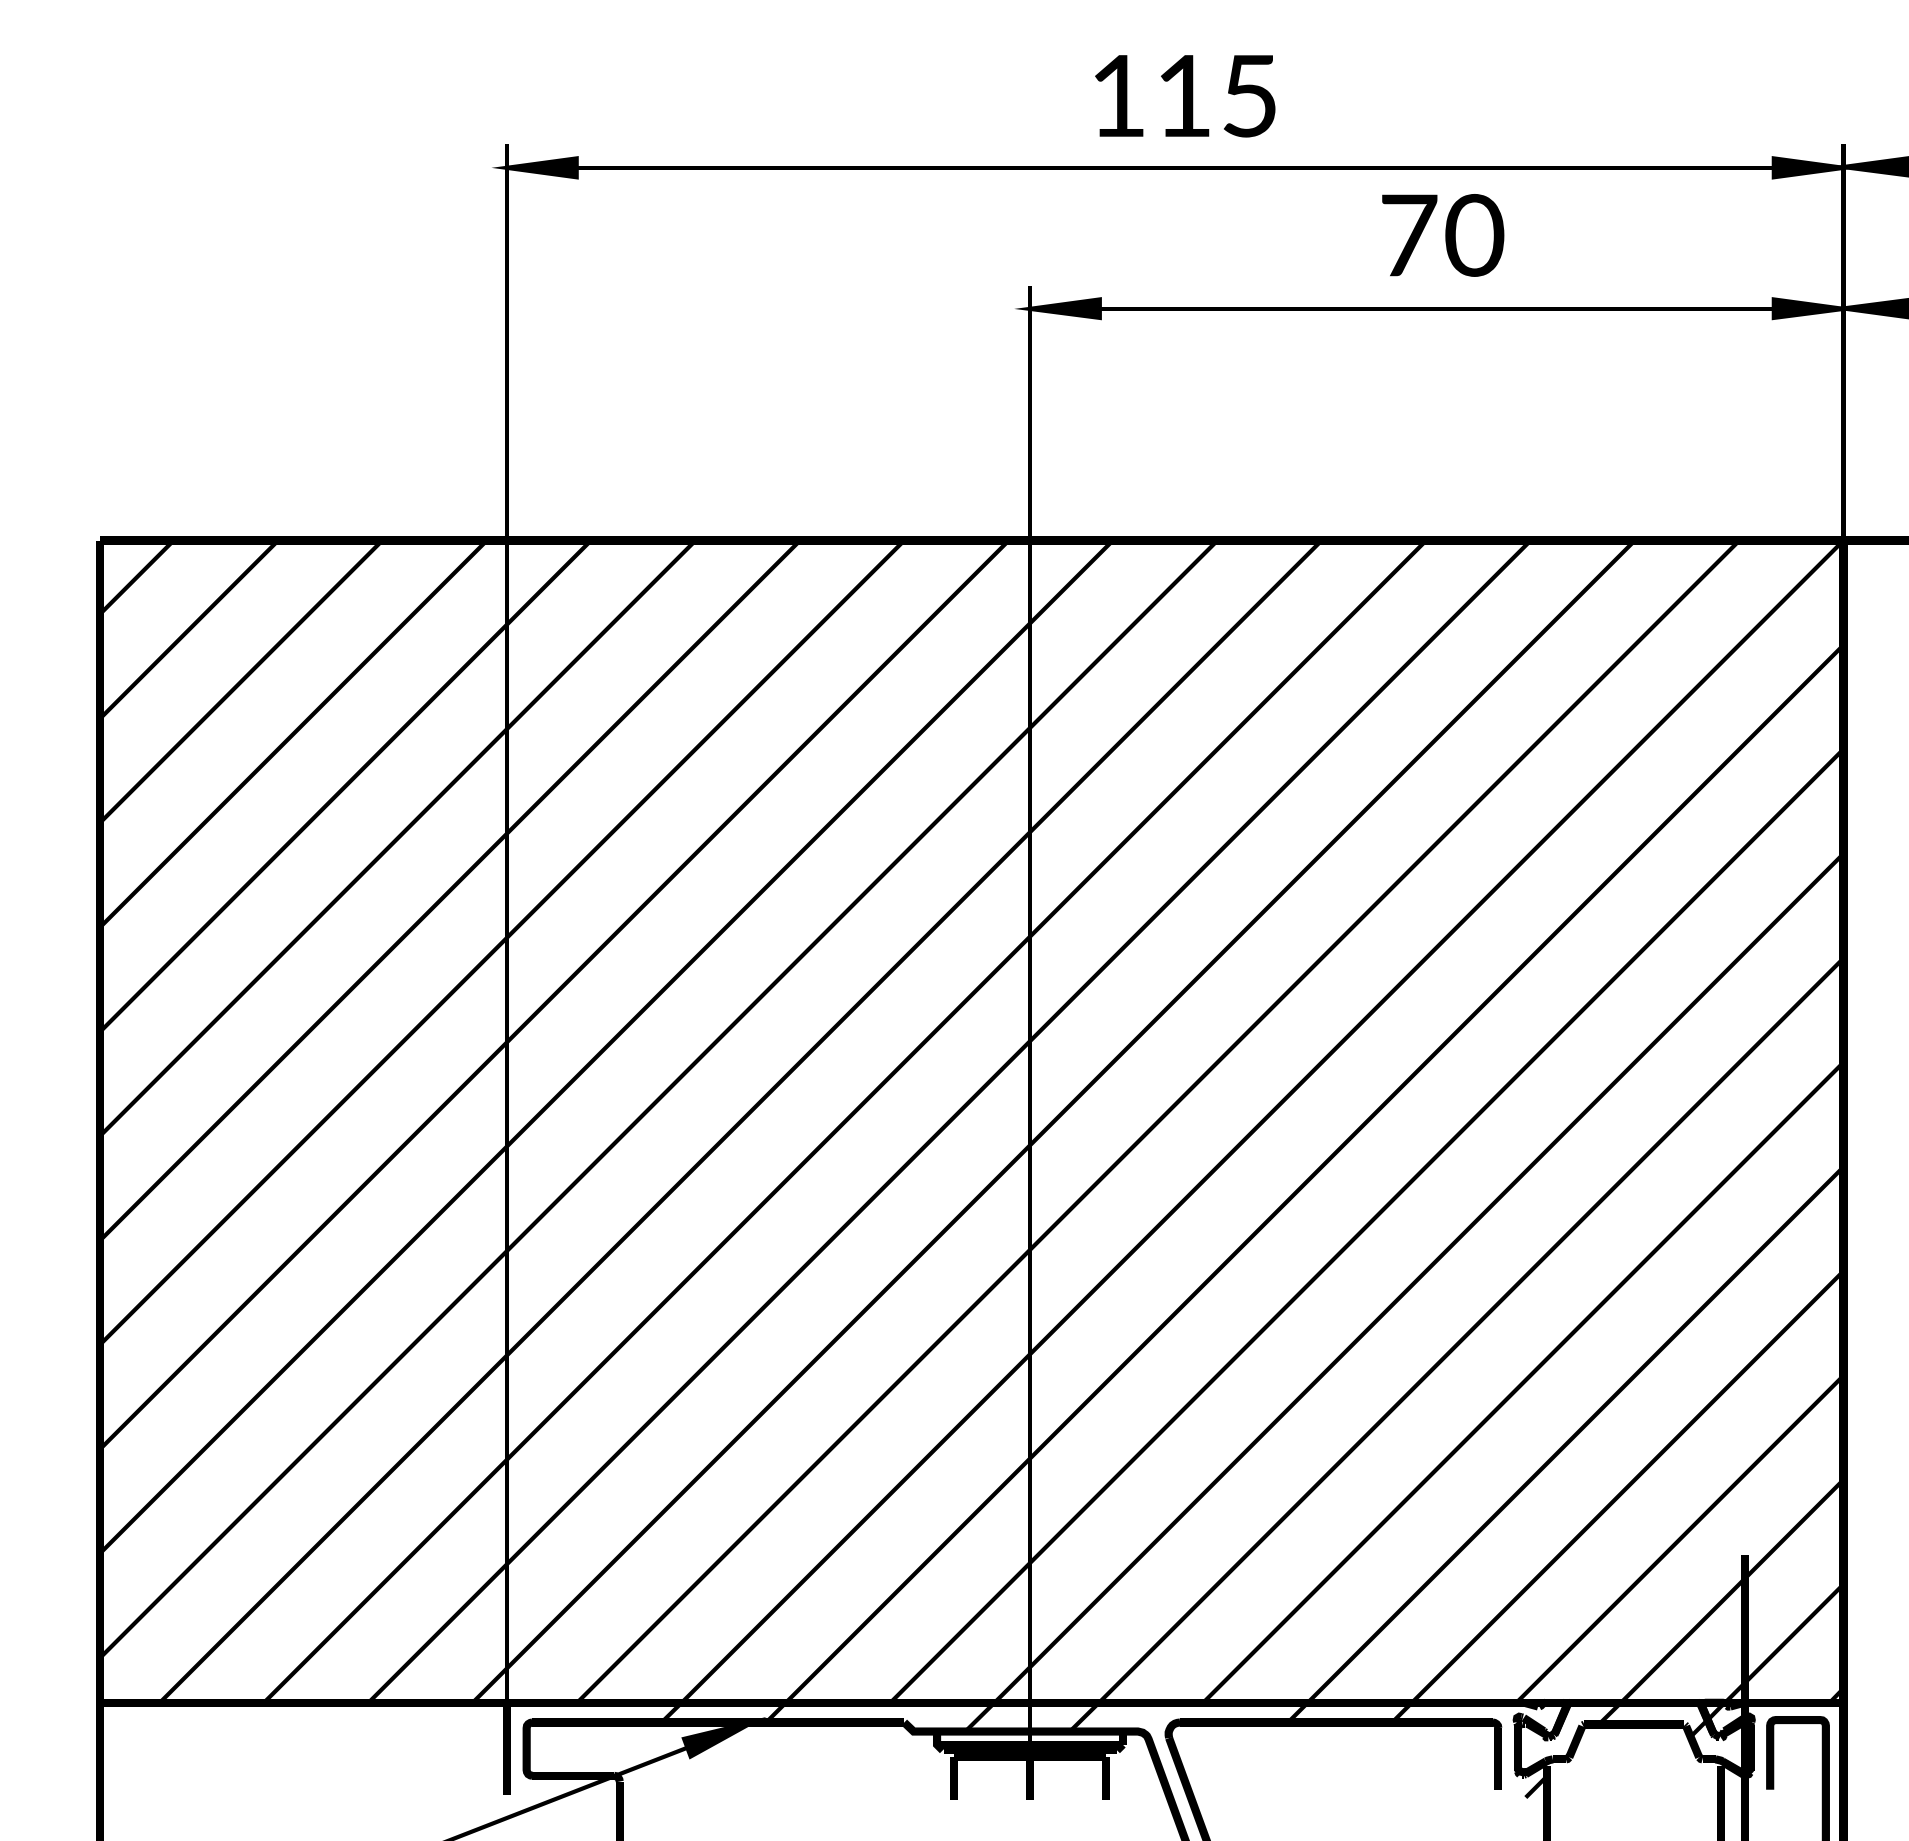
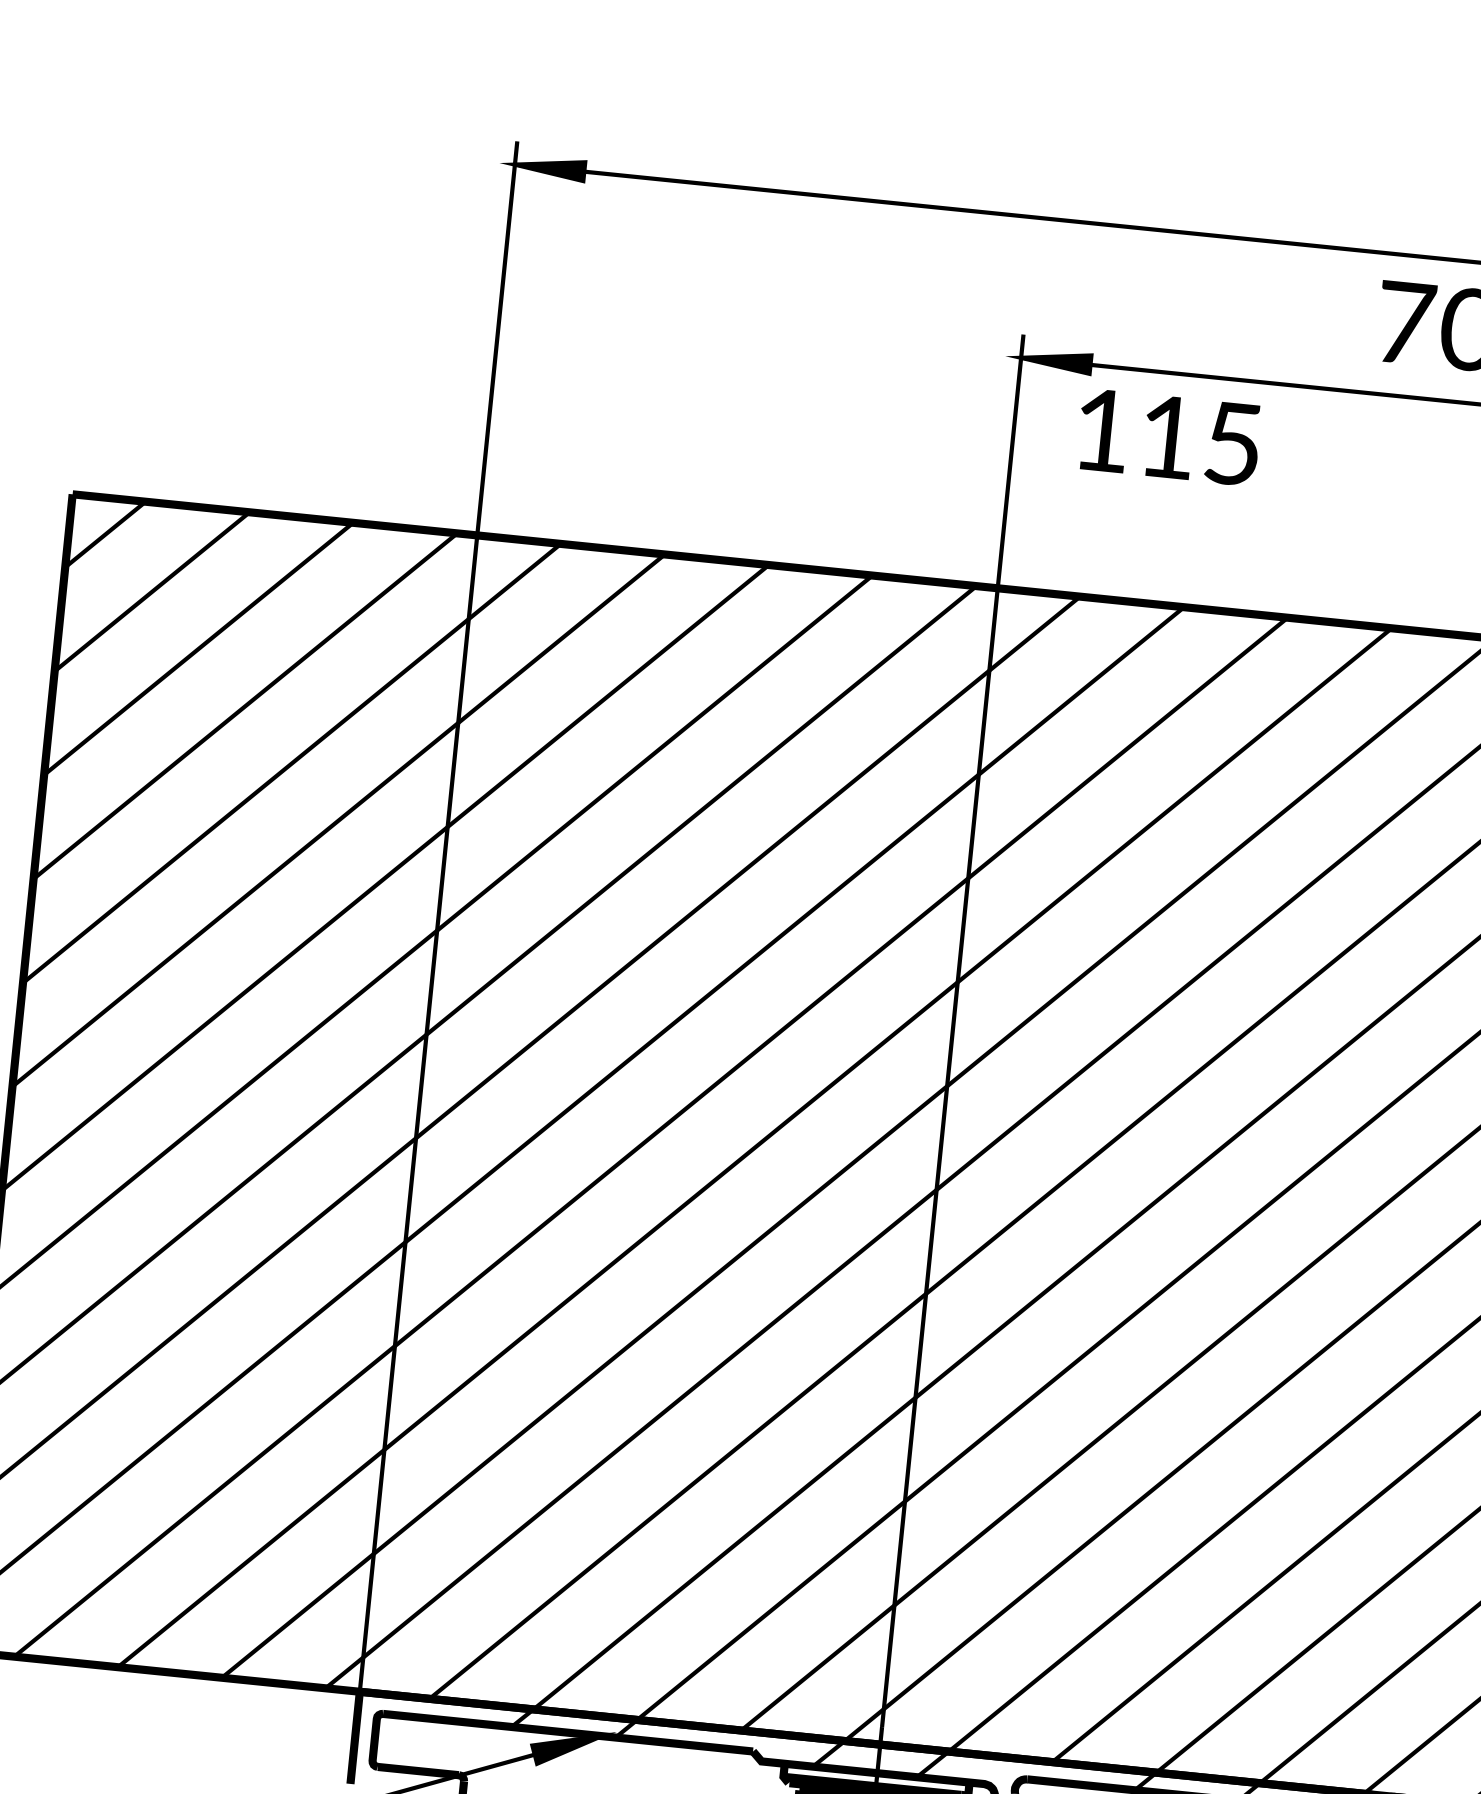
text: (1185, 96) -> (1169, 437), moved

